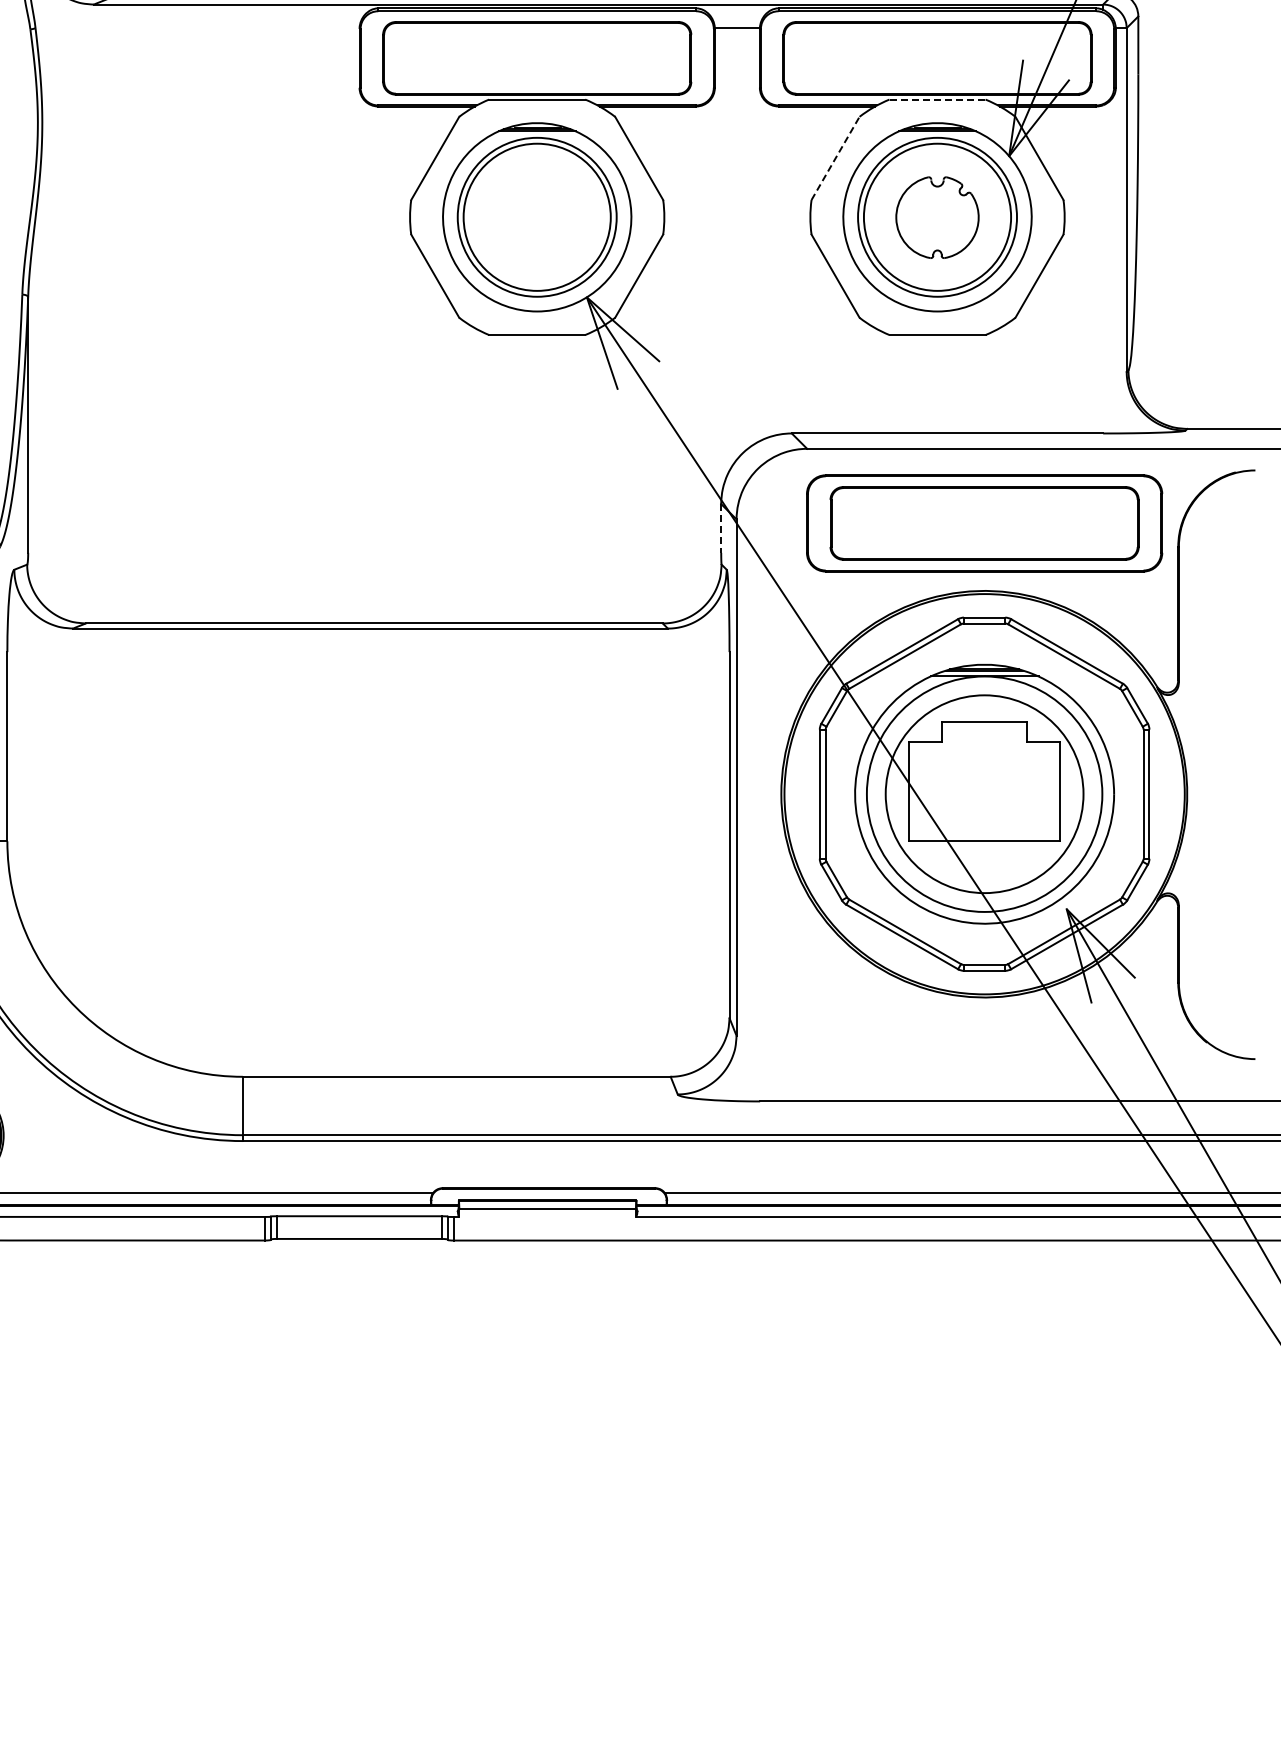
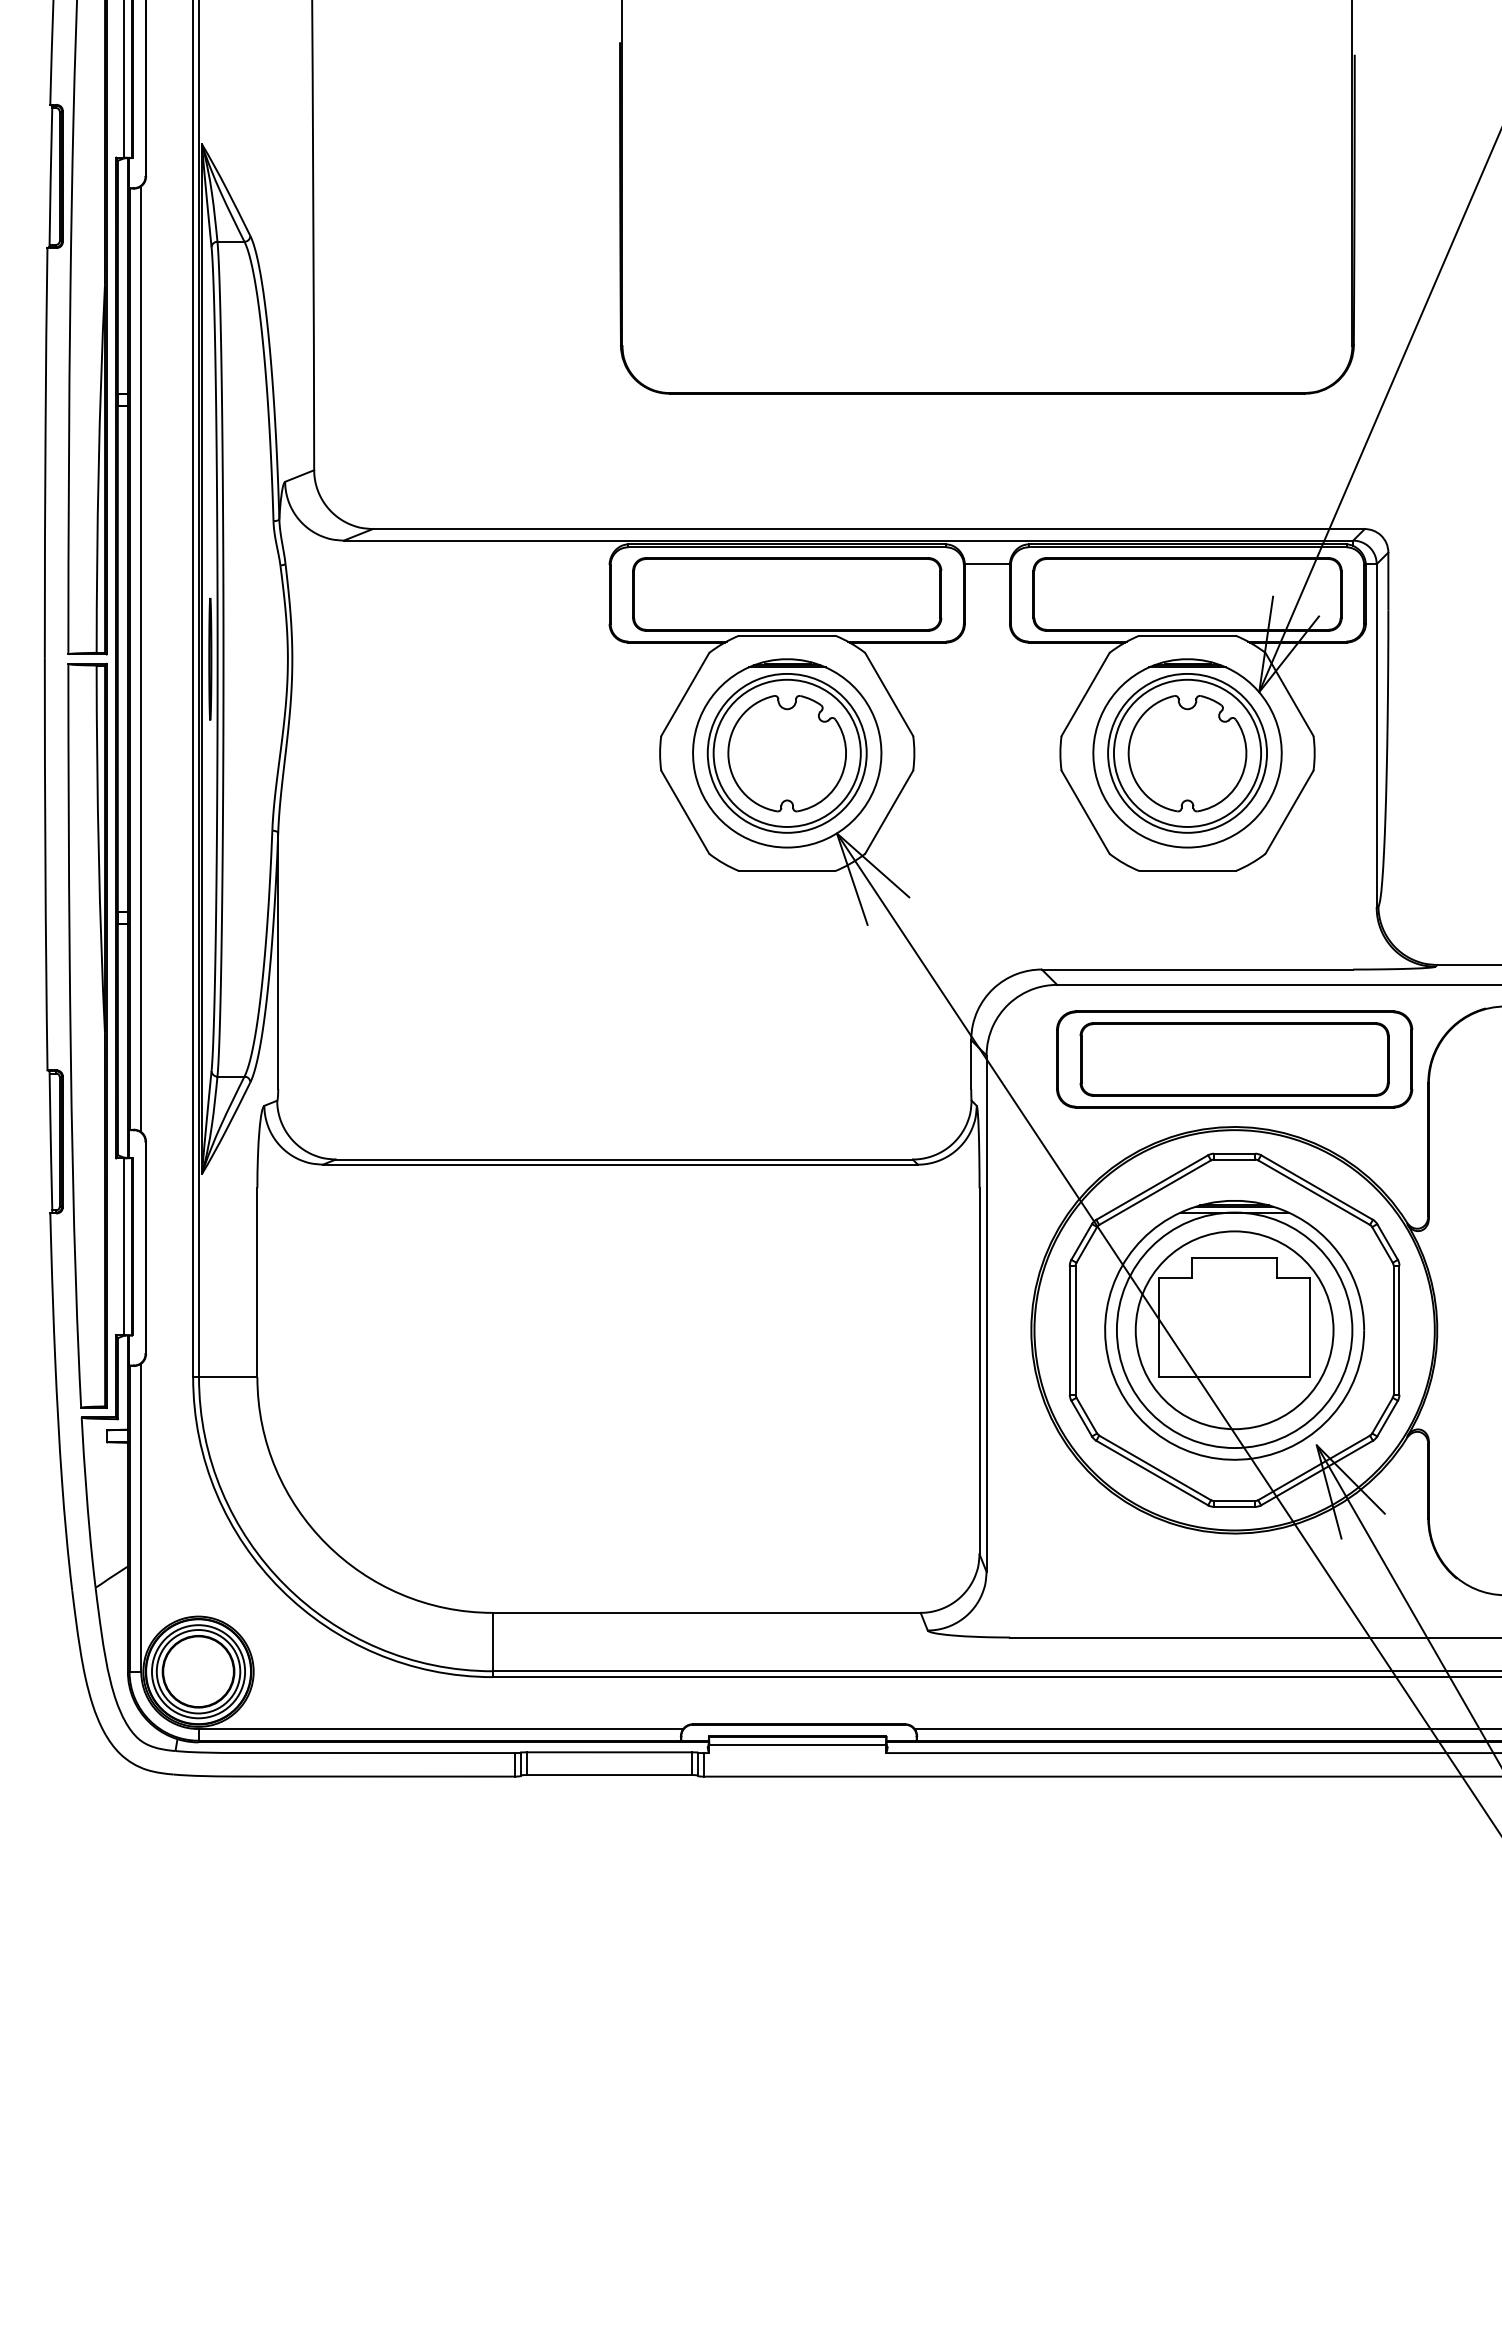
line: (938, 99) -> (1188, 635), dashed -> solid
line: (835, 158) -> (1085, 694), dashed -> solid
part: (536, 217) -> (786, 753), added
part: (937, 217) -> (1187, 753), size x1.43
line: (721, 529) -> (971, 1065), dashed -> solid

